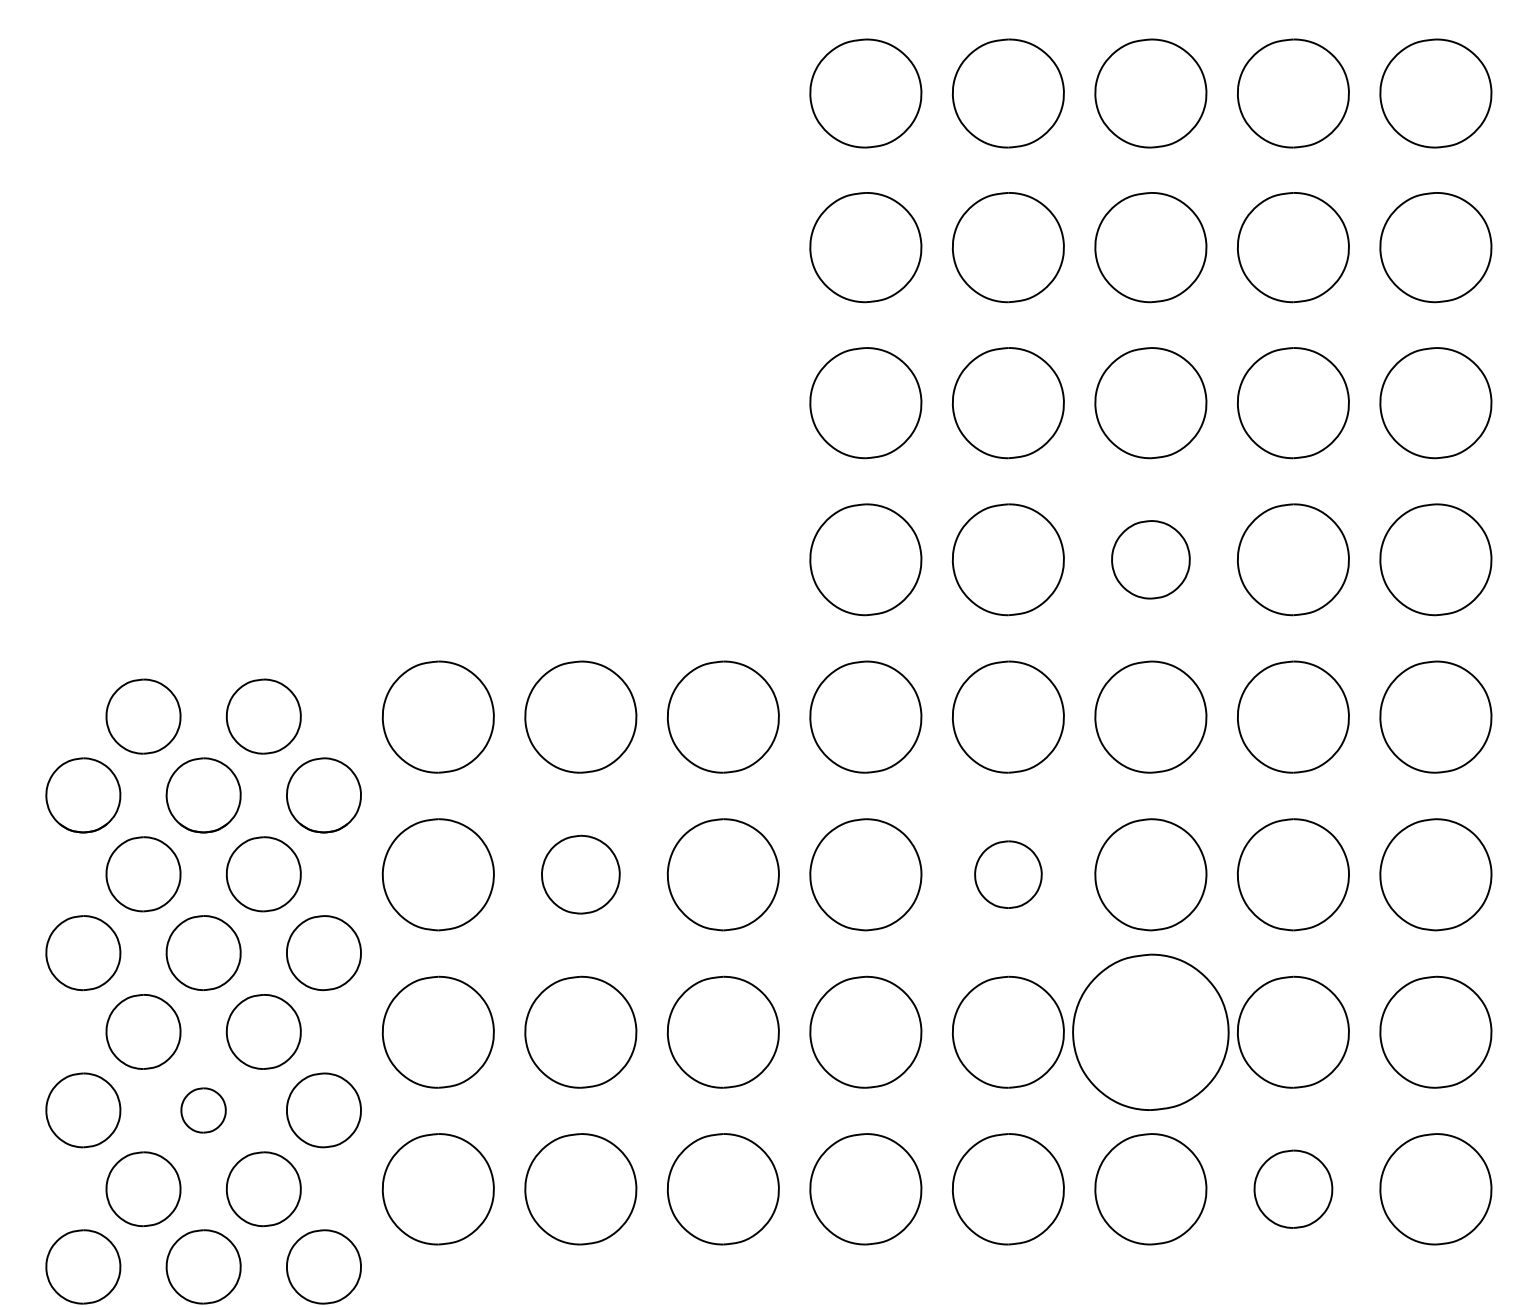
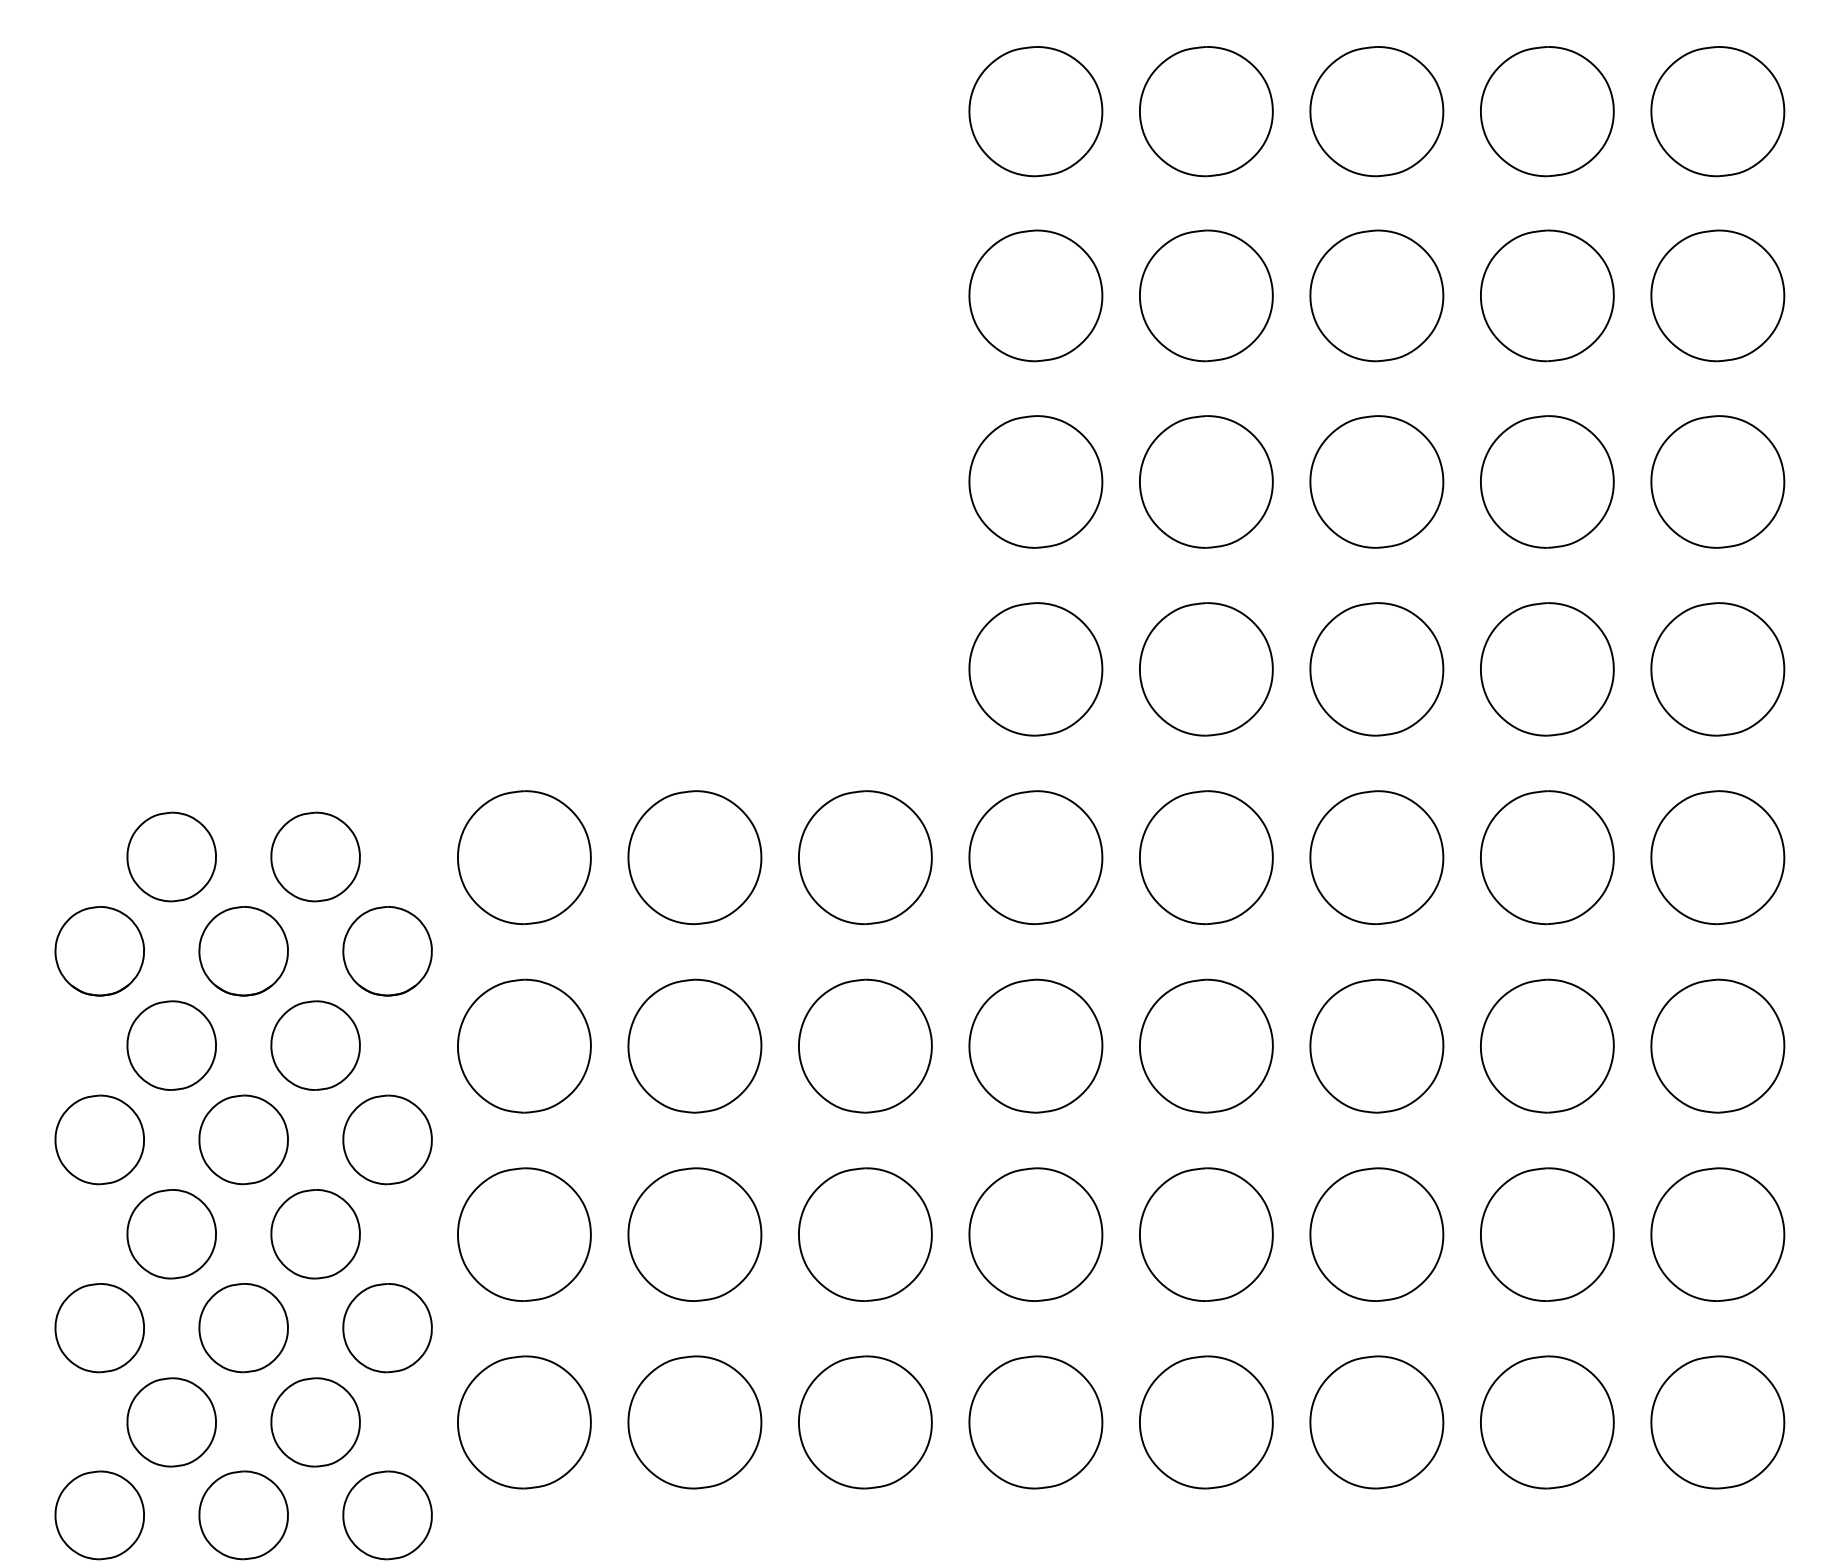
part: (1150, 559) -> (1376, 669), size x1.43
part: (580, 874) -> (694, 1045), size x1.43
part: (1008, 874) -> (1206, 1045), size x1.67
part: (1150, 1032) -> (1376, 1234), size x0.71
part: (203, 1110) -> (243, 1328), size x1.67
part: (1293, 1189) -> (1547, 1422), size x1.43

